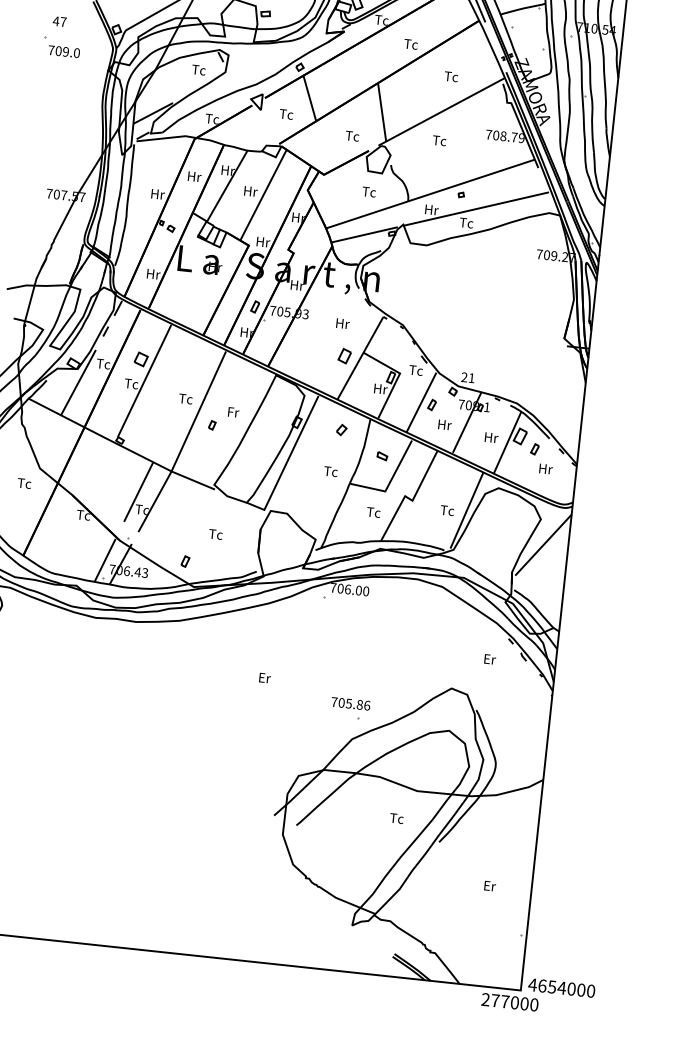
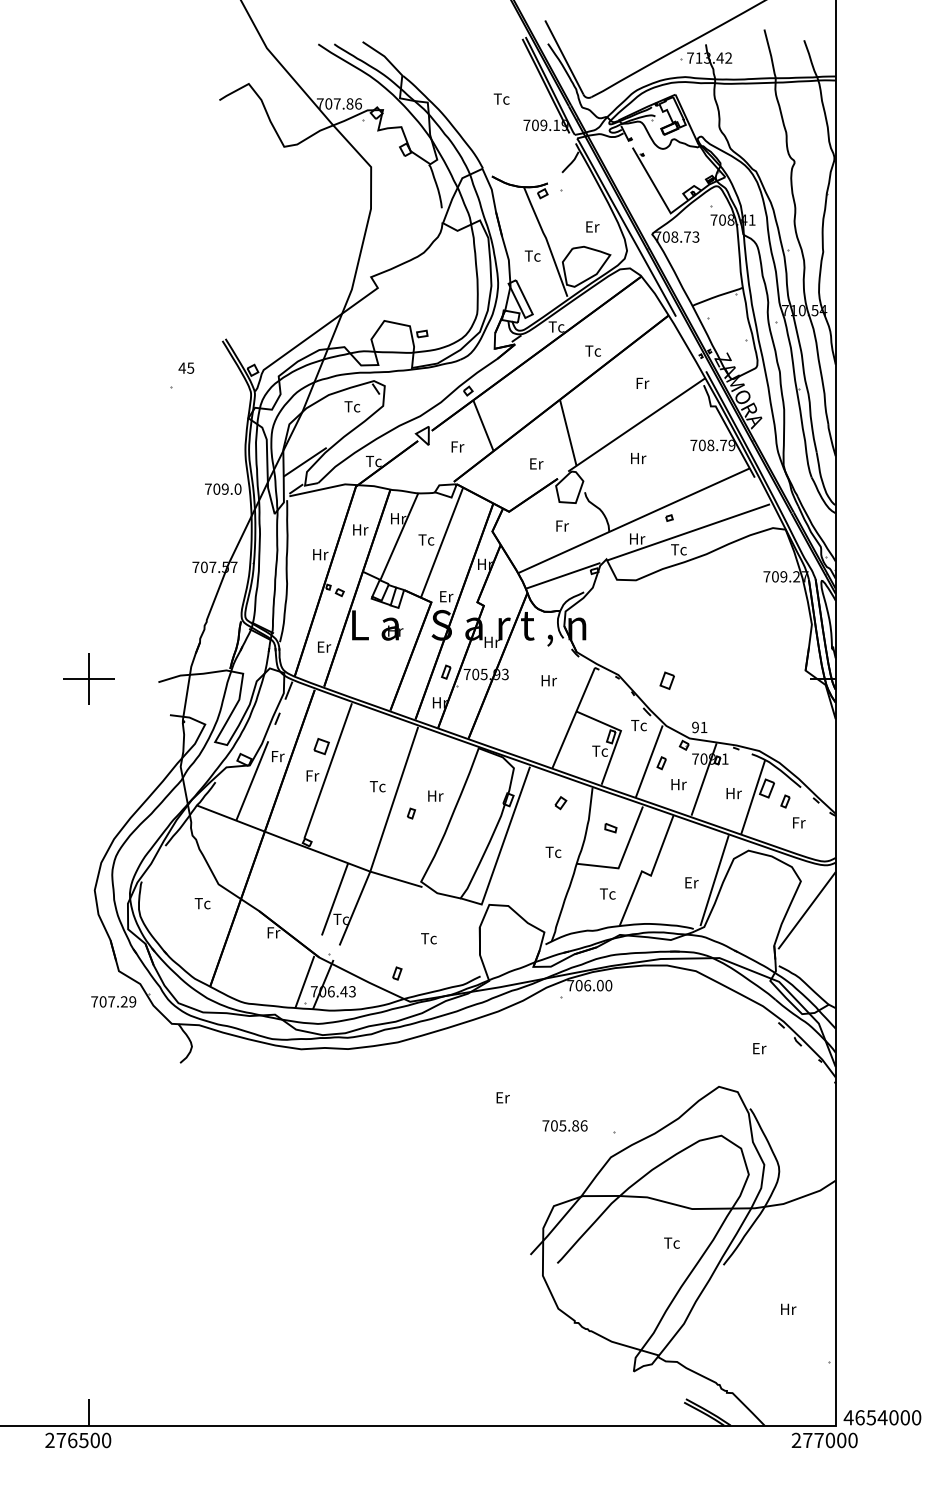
text: (63, 21) -> (190, 367), 47 -> 45
text: (64, 51) -> (223, 488), moved
text: (451, 76) -> (643, 383), Tc -> Fr
text: (286, 114) -> (458, 446), Tc -> Fr
text: (351, 135) -> (536, 463), Tc -> Er
text: (440, 140) -> (638, 458), Tc -> Hr
text: (250, 191) -> (426, 539), Hr -> Tc
text: (369, 191) -> (563, 525), Tc -> Fr
text: (264, 242) -> (448, 596), Hr -> Er
text: (154, 273) -> (326, 646), Hr -> Er
part: (344, 355) -> (666, 680), moved
text: (103, 364) -> (278, 756), Tc -> Fr
text: (464, 377) -> (695, 727), 21 -> 91
text: (131, 383) -> (313, 775), Tc -> Fr
text: (380, 388) -> (600, 750), Hr -> Tc
text: (235, 412) -> (436, 795), Fr -> Hr
text: (546, 468) -> (801, 822), Hr -> Fr
text: (447, 510) -> (692, 882), Tc -> Er
text: (83, 514) -> (274, 932), Tc -> Fr
text: (350, 703) -> (564, 1125), moved
text: (491, 885) -> (789, 1308), Er -> Hr

